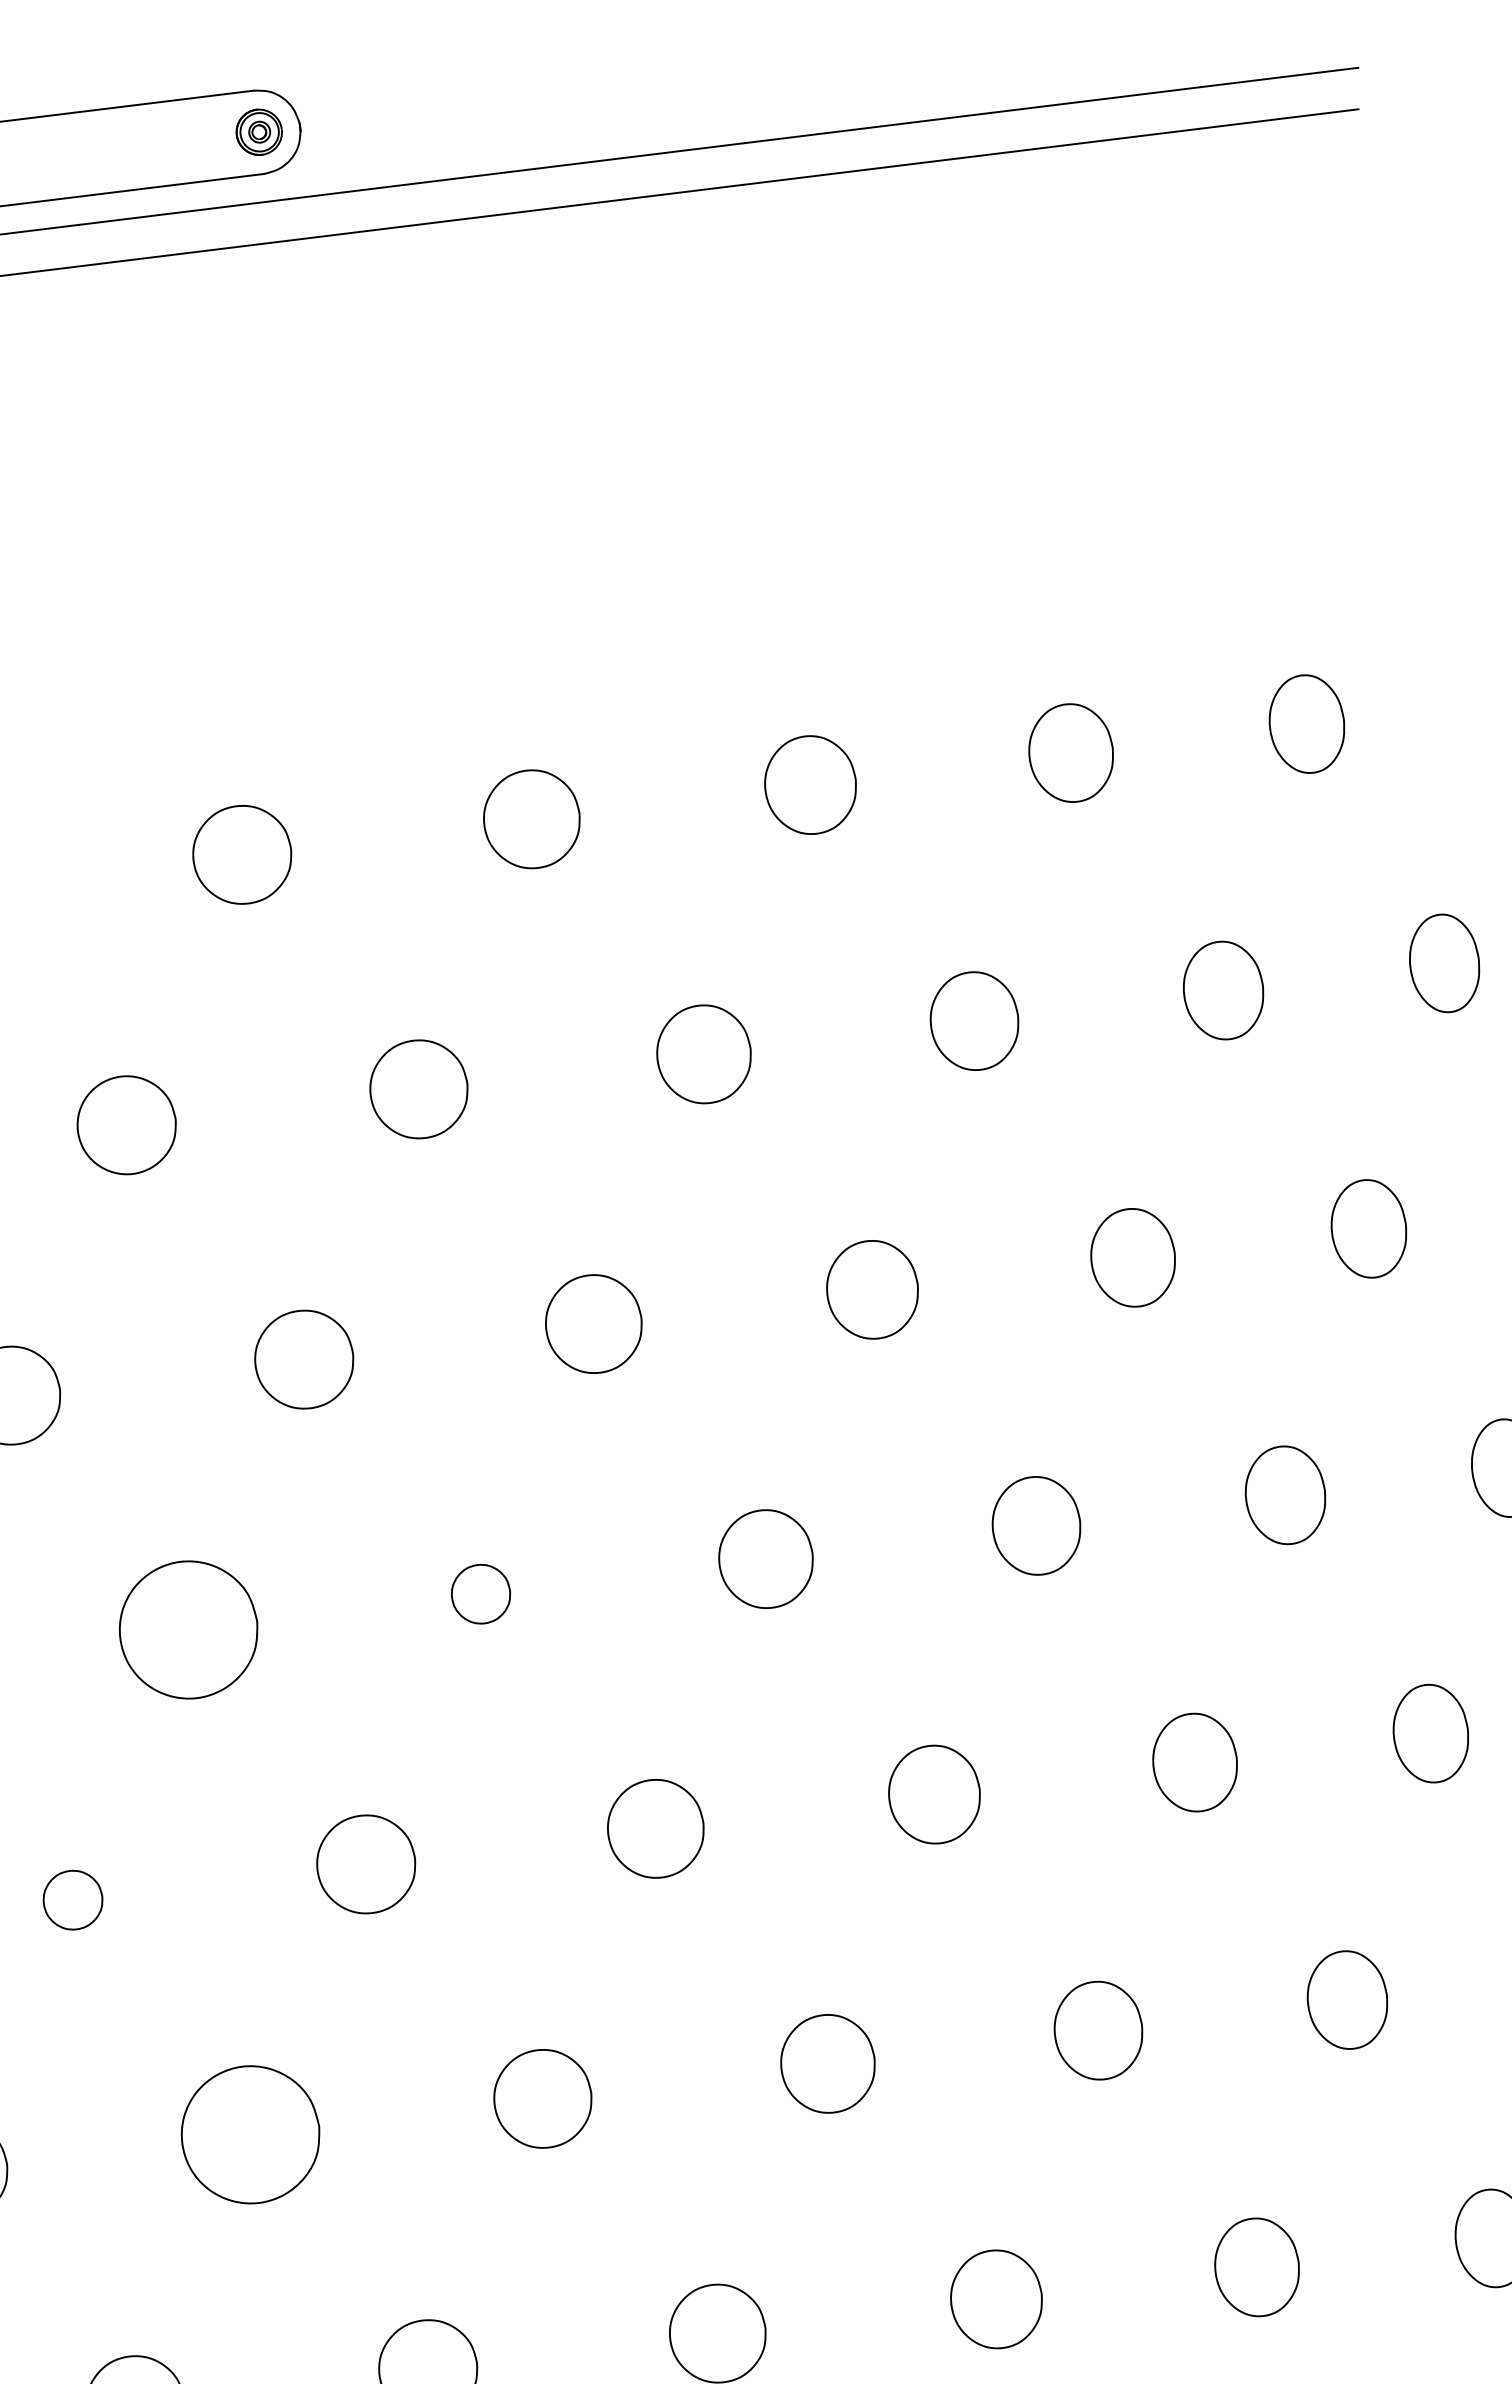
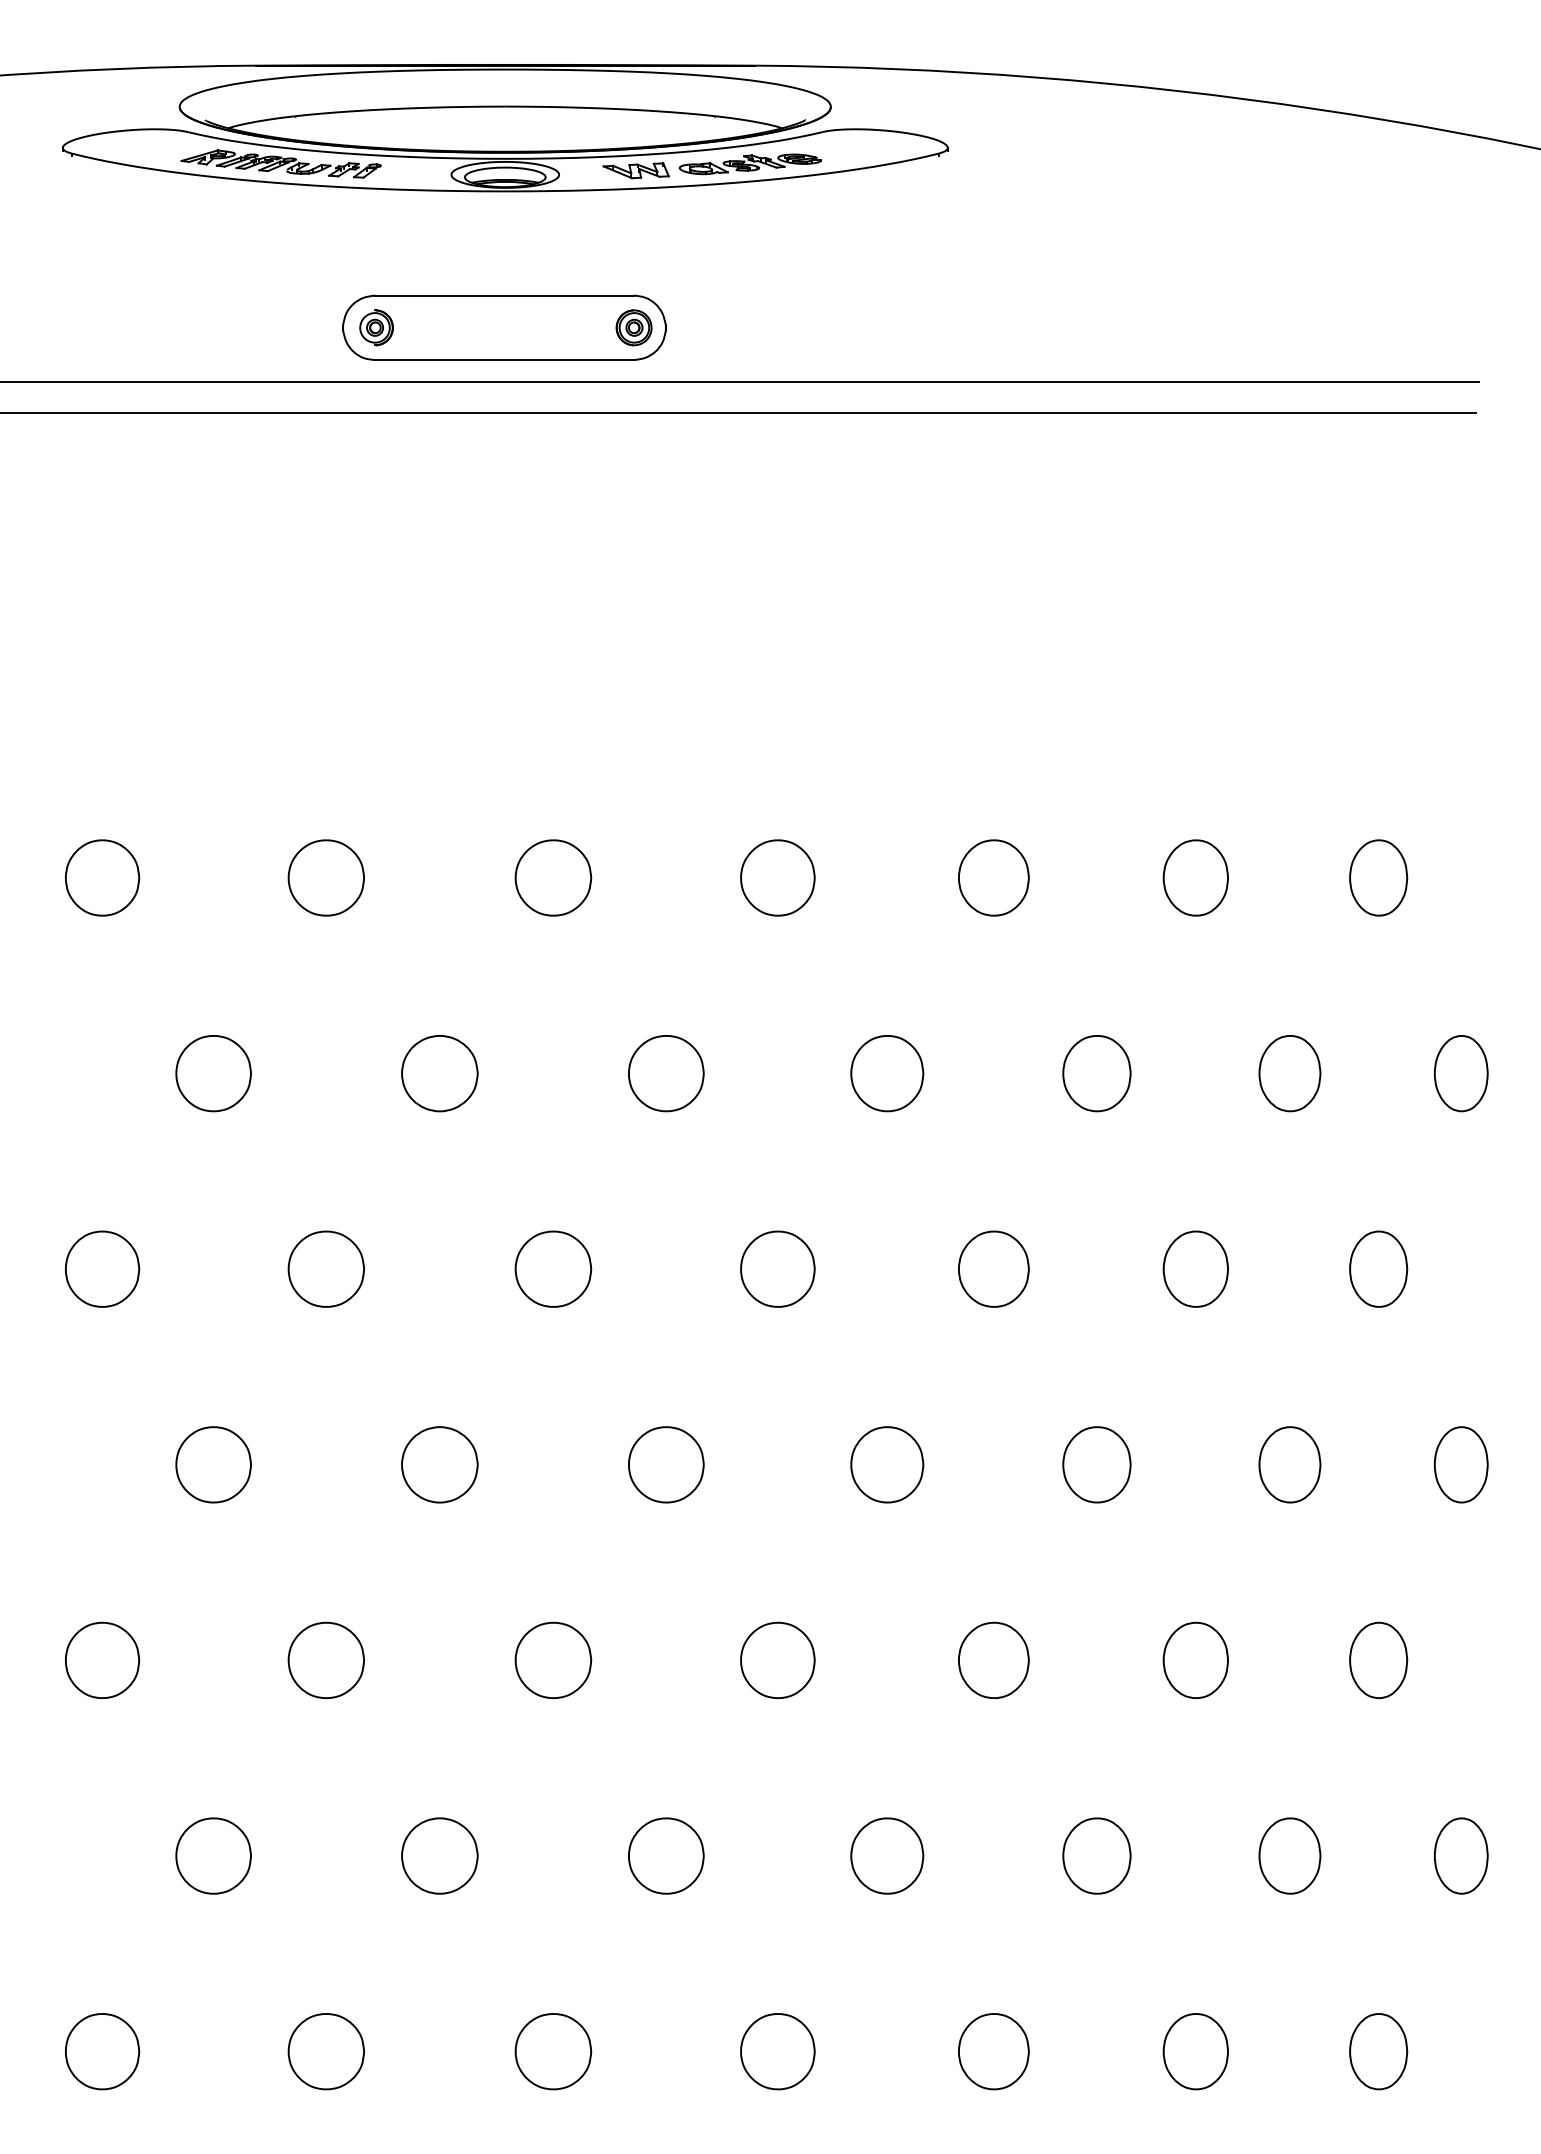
part: (481, 1593) -> (666, 1464), size x1.67
part: (188, 1629) -> (439, 1464), size x0.71
part: (72, 1899) -> (325, 1659), size x1.67
part: (250, 2134) -> (439, 1855), size x0.71

